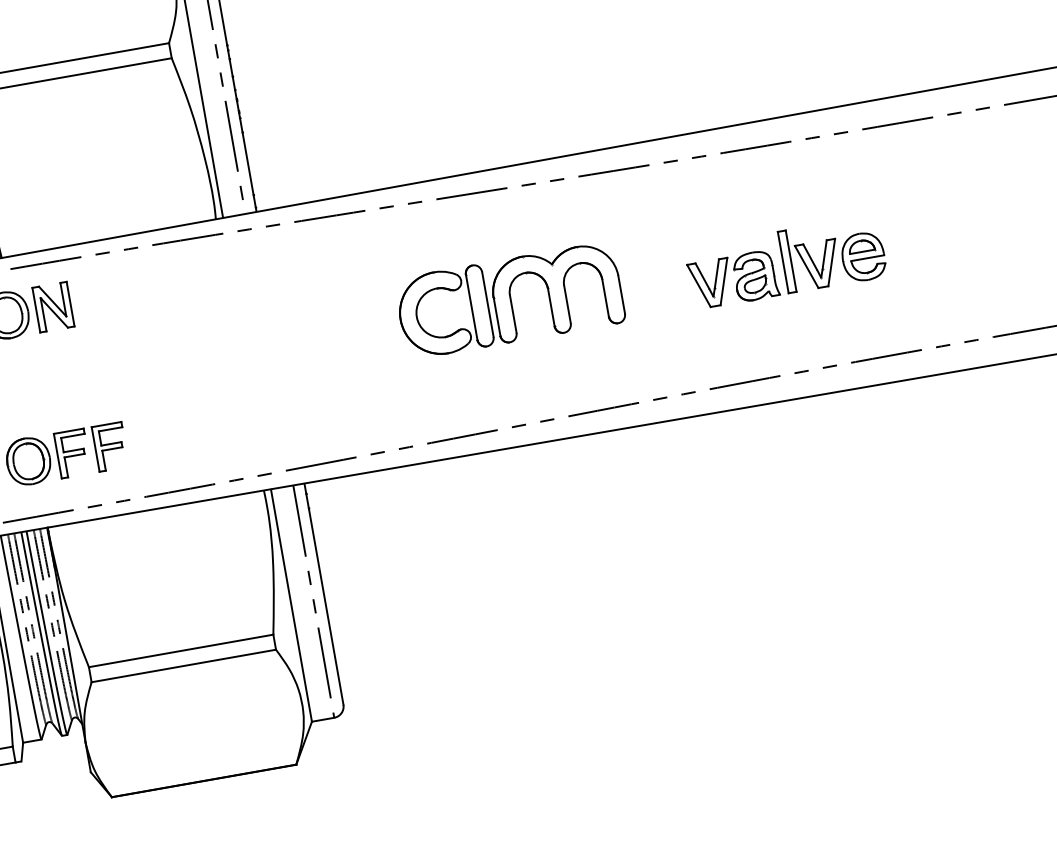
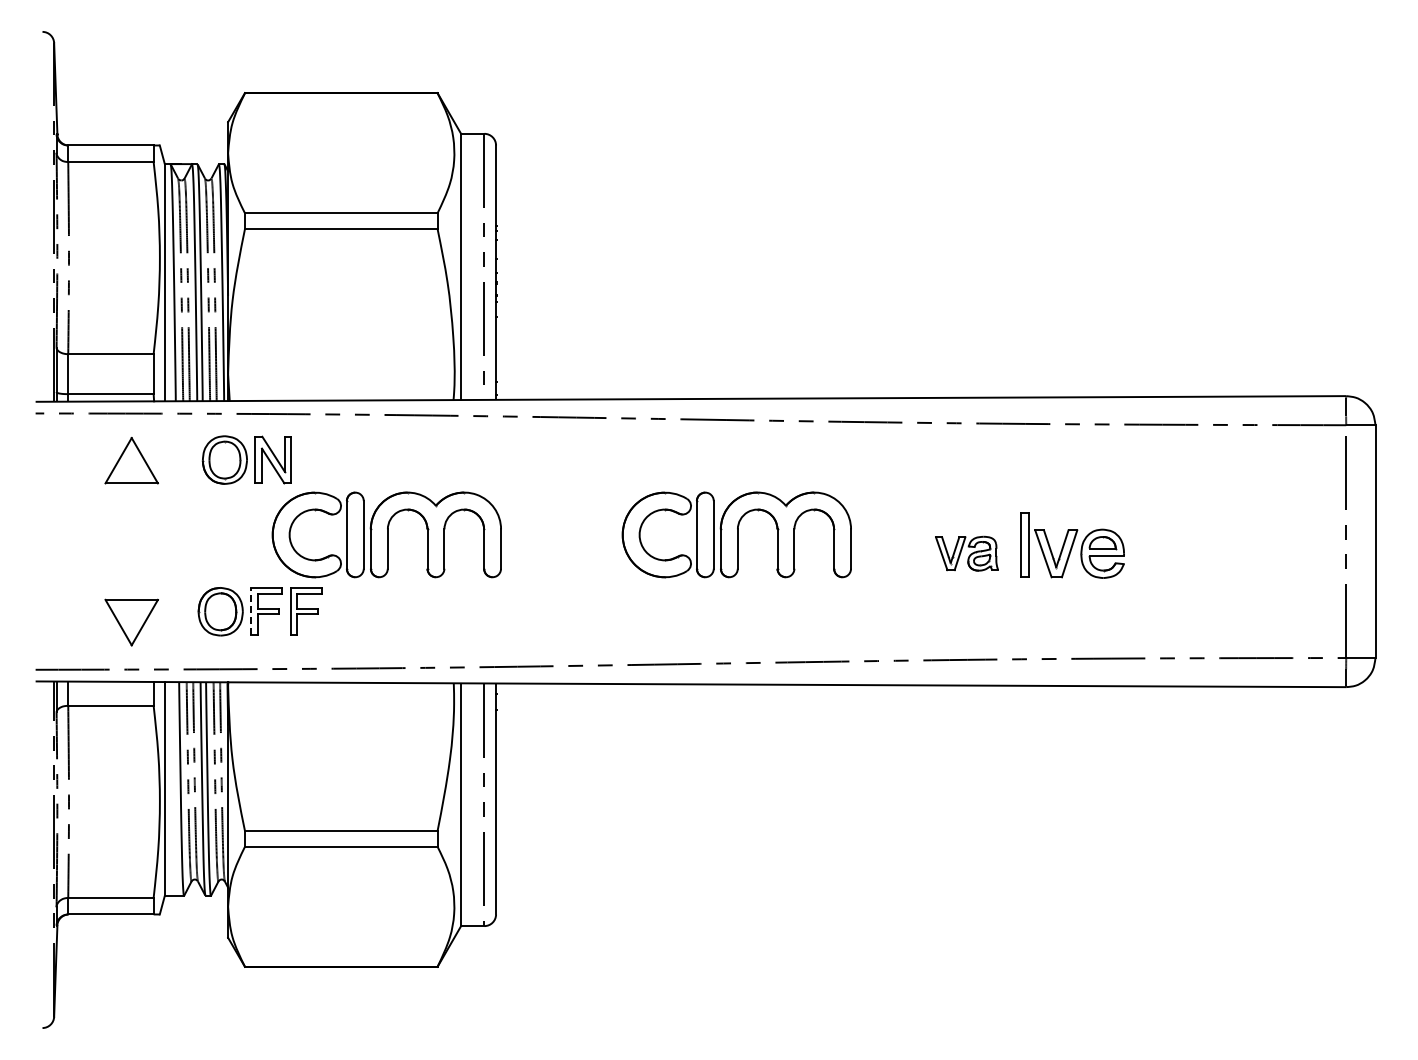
part: (732, 279) -> (966, 553), size x0.7
part: (174, 359) -> (386, 534), added
line: (58, 455) -> (251, 611), solid -> dashed

